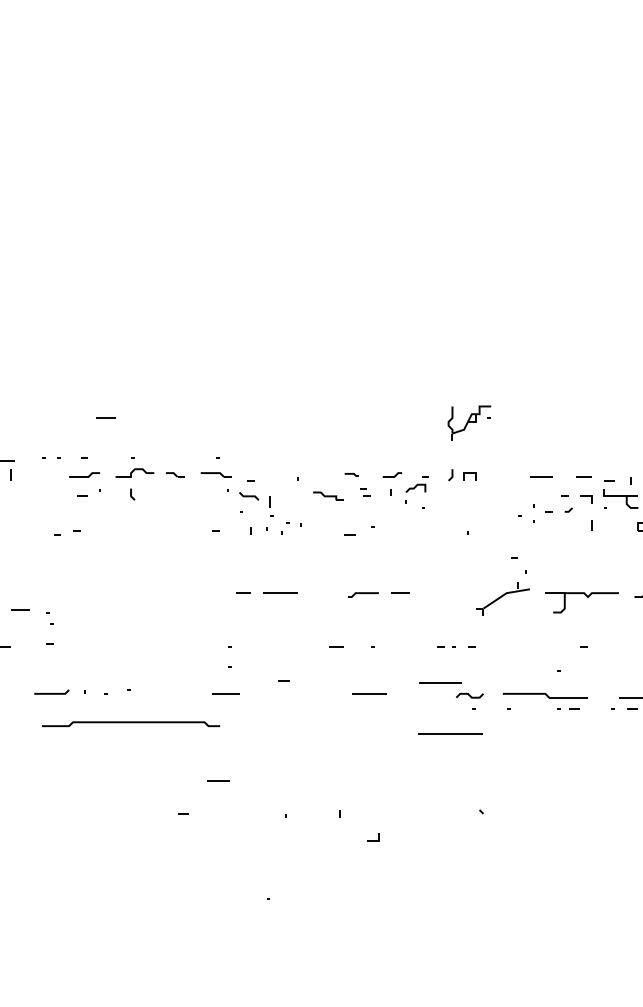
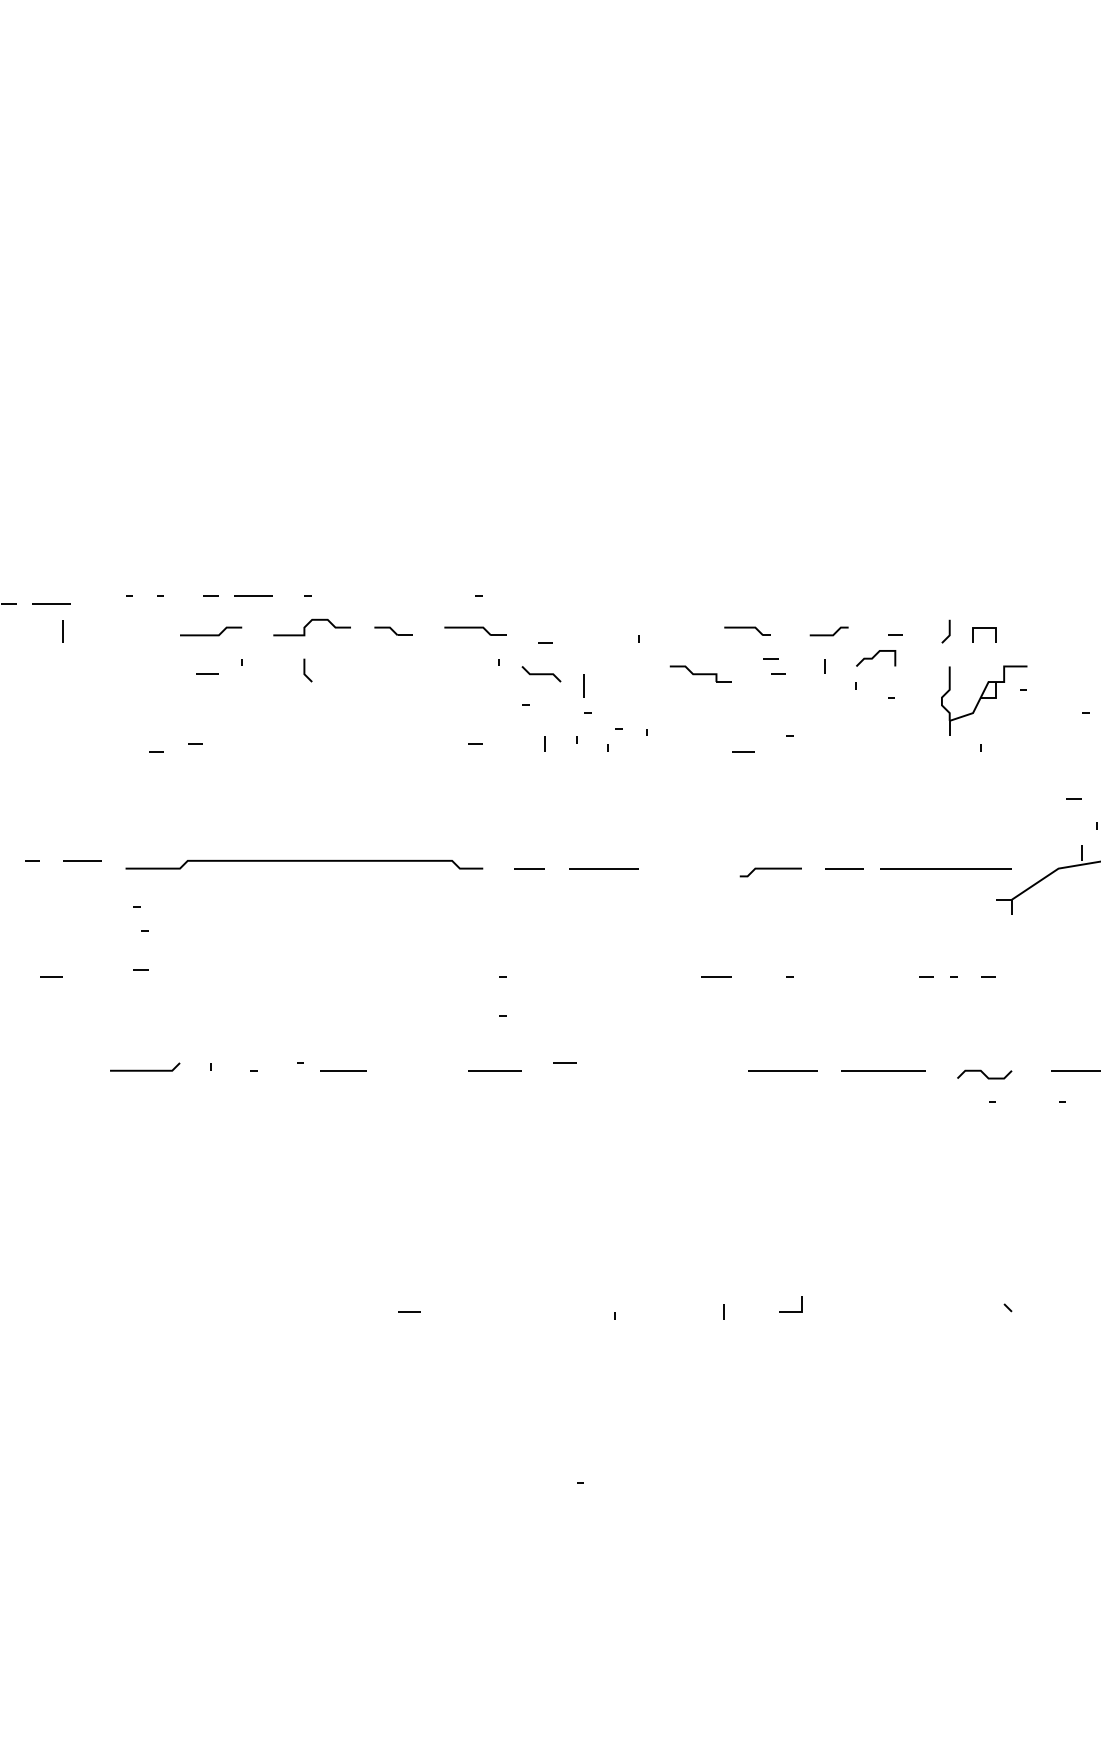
line: (105, 417) -> (253, 596), moved
part: (469, 422) -> (983, 698), moved
part: (351, 474) -> (746, 630), size x1.67
line: (20, 609) -> (82, 859), moved
line: (283, 680) -> (564, 1062), moved
line: (440, 682) -> (883, 1070), moved
curve: (131, 723) -> (305, 863), moved
line: (450, 733) -> (945, 867), moved
line: (218, 780) -> (343, 1070), moved
line: (373, 840) -> (791, 1311), moved

